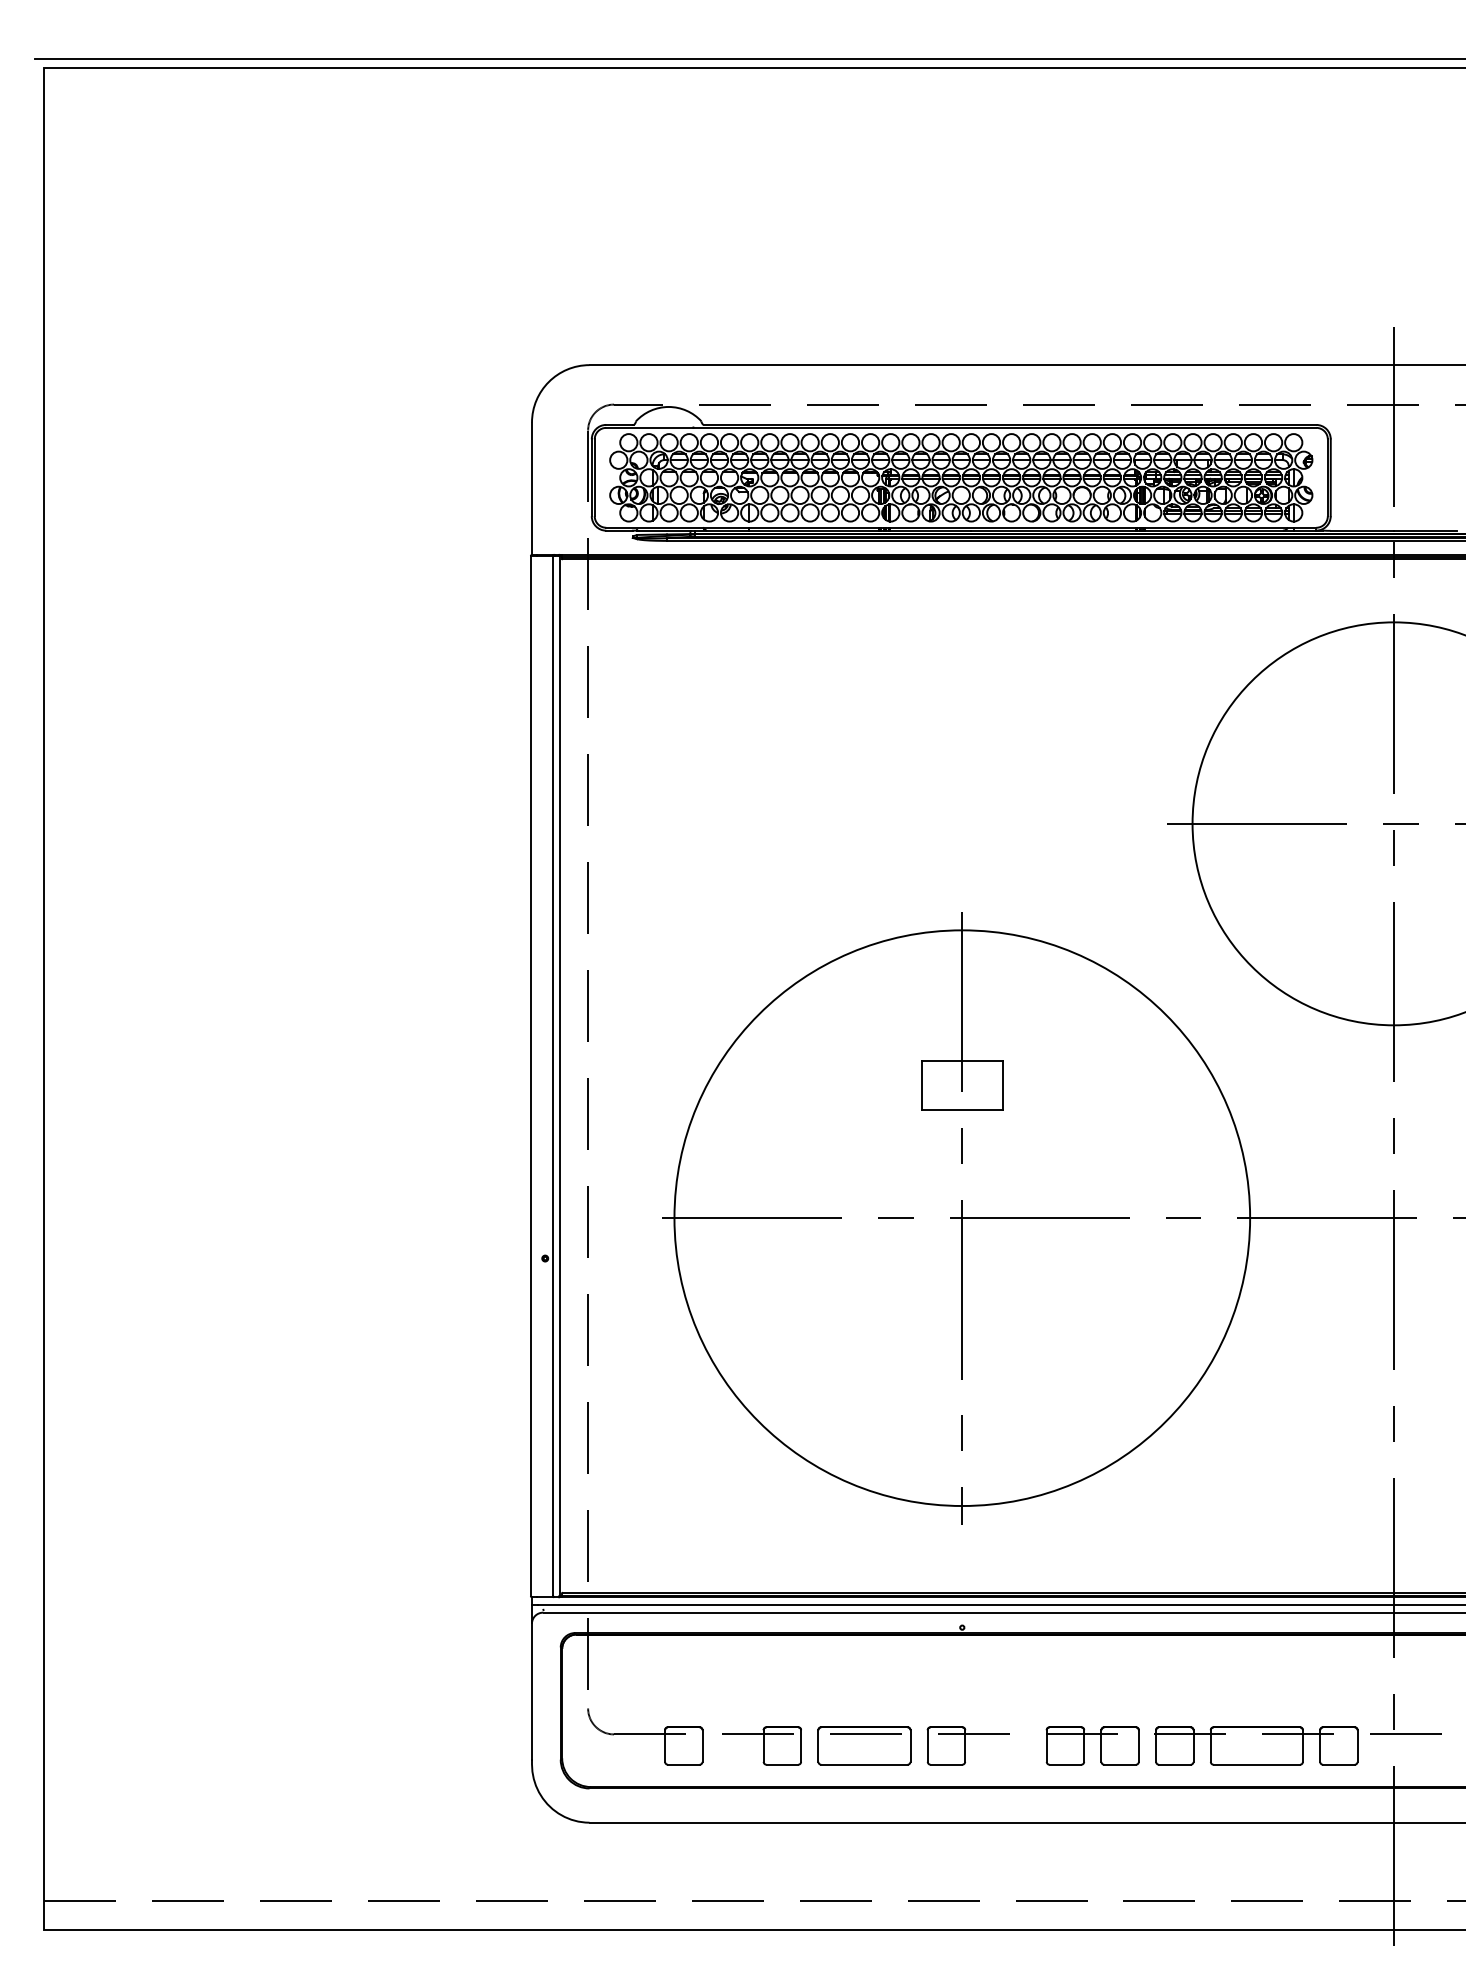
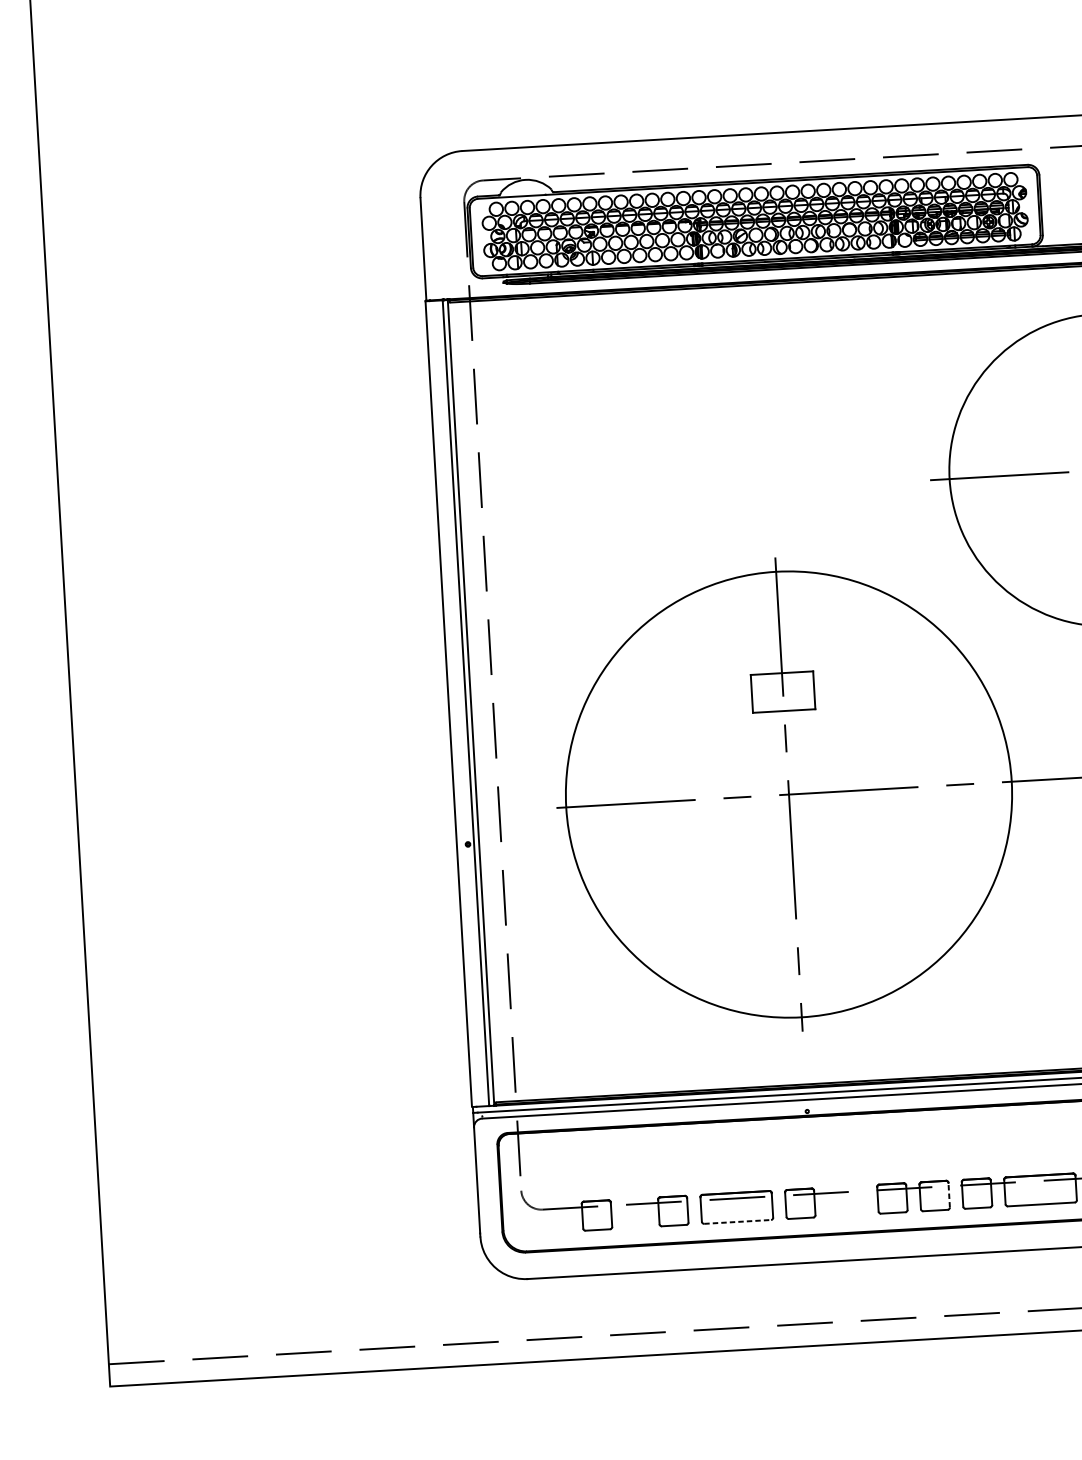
line: (1138, 1746) -> (948, 1195), solid -> dashed
line: (864, 1764) -> (737, 1221), solid -> dashed

